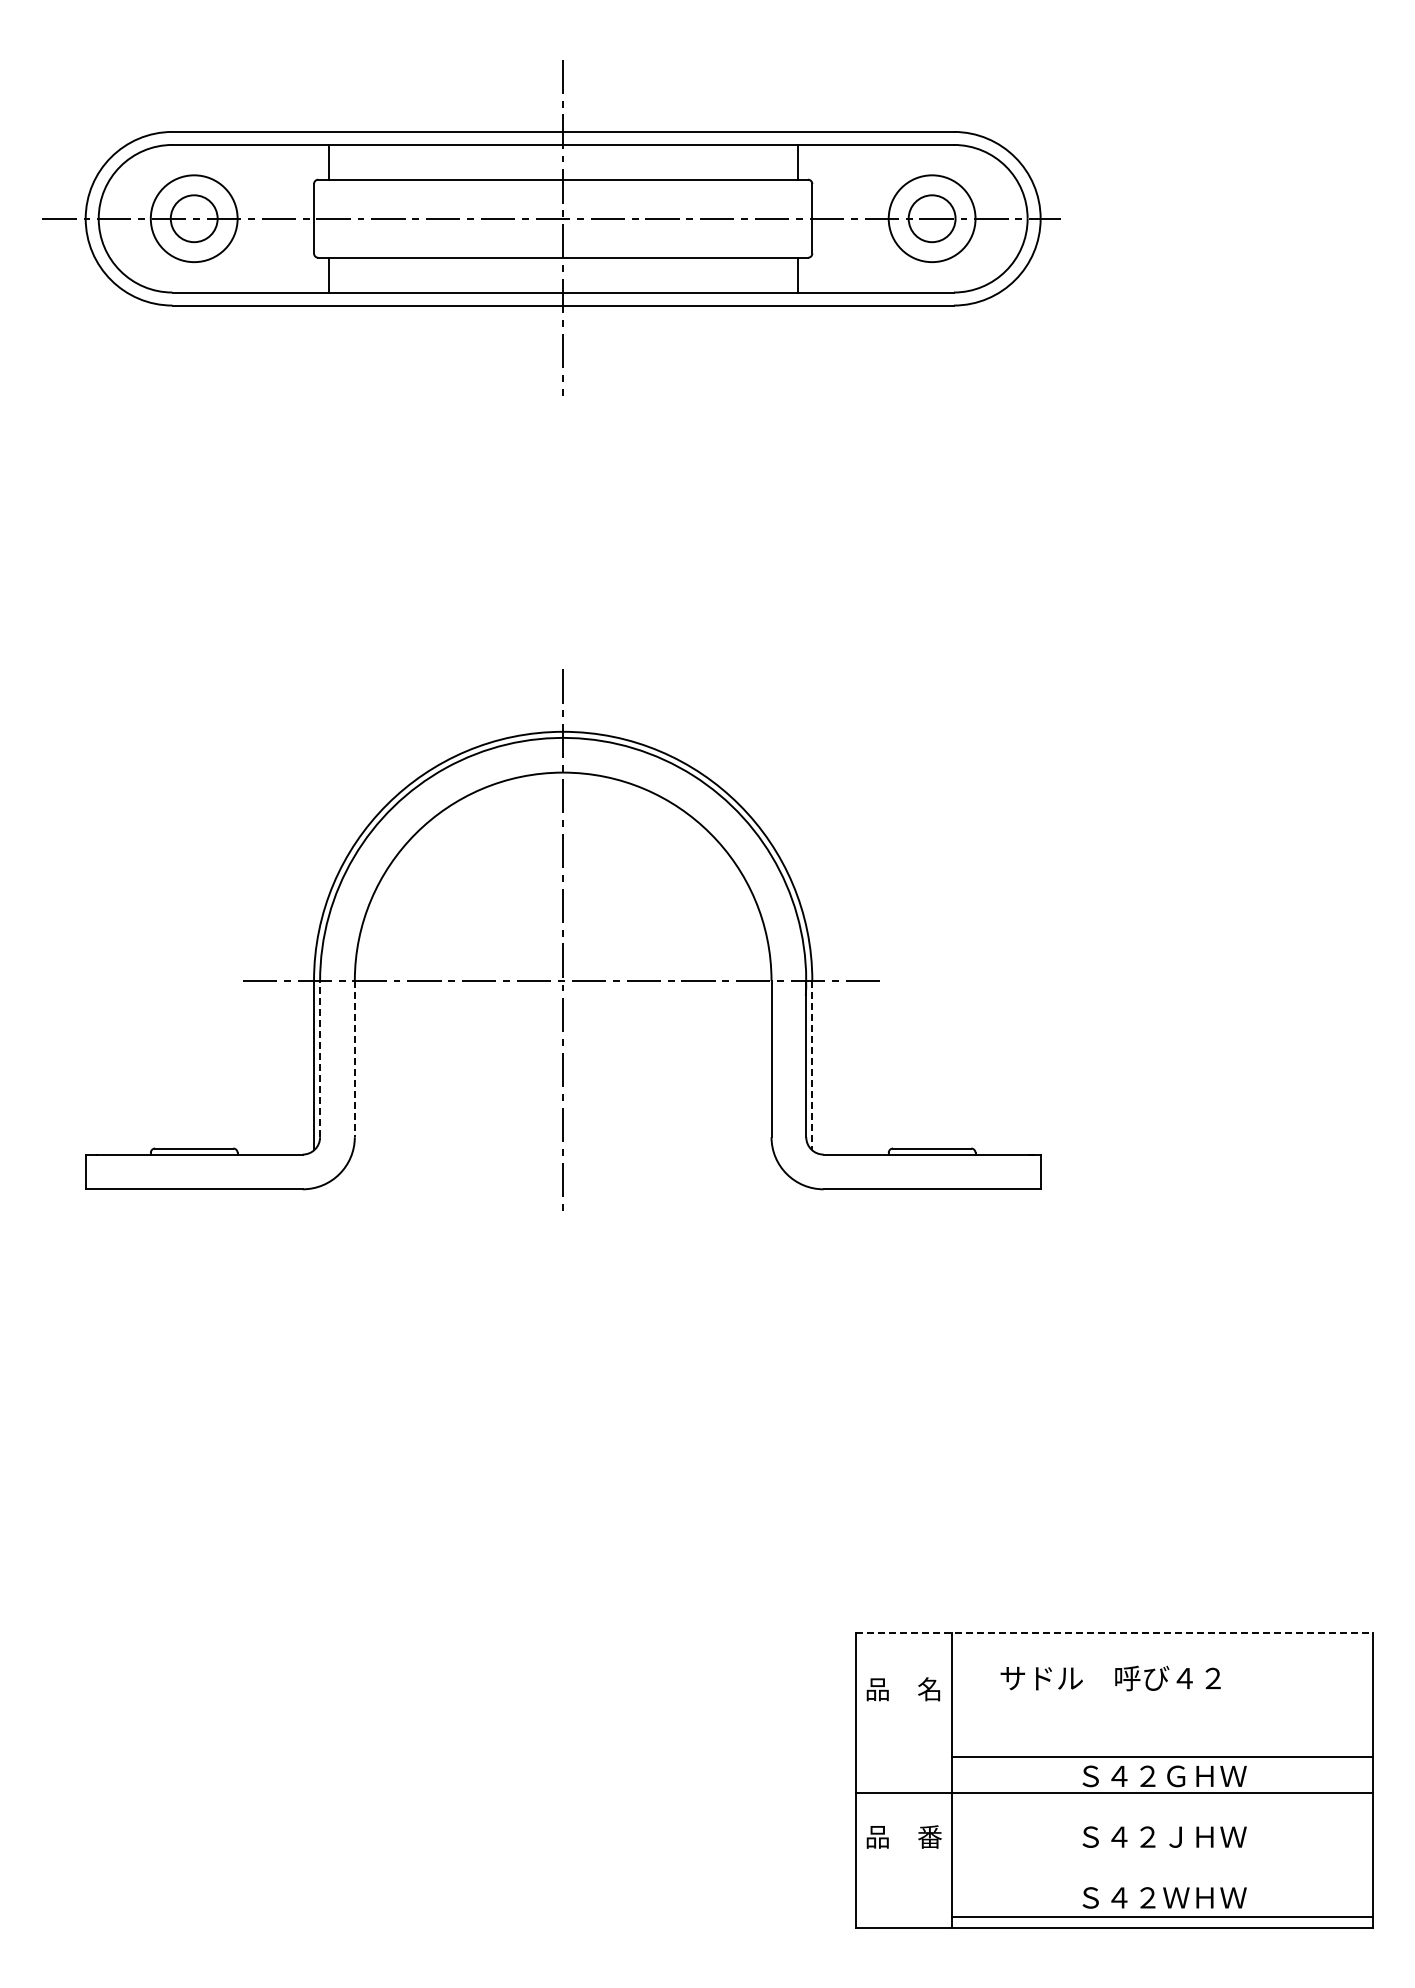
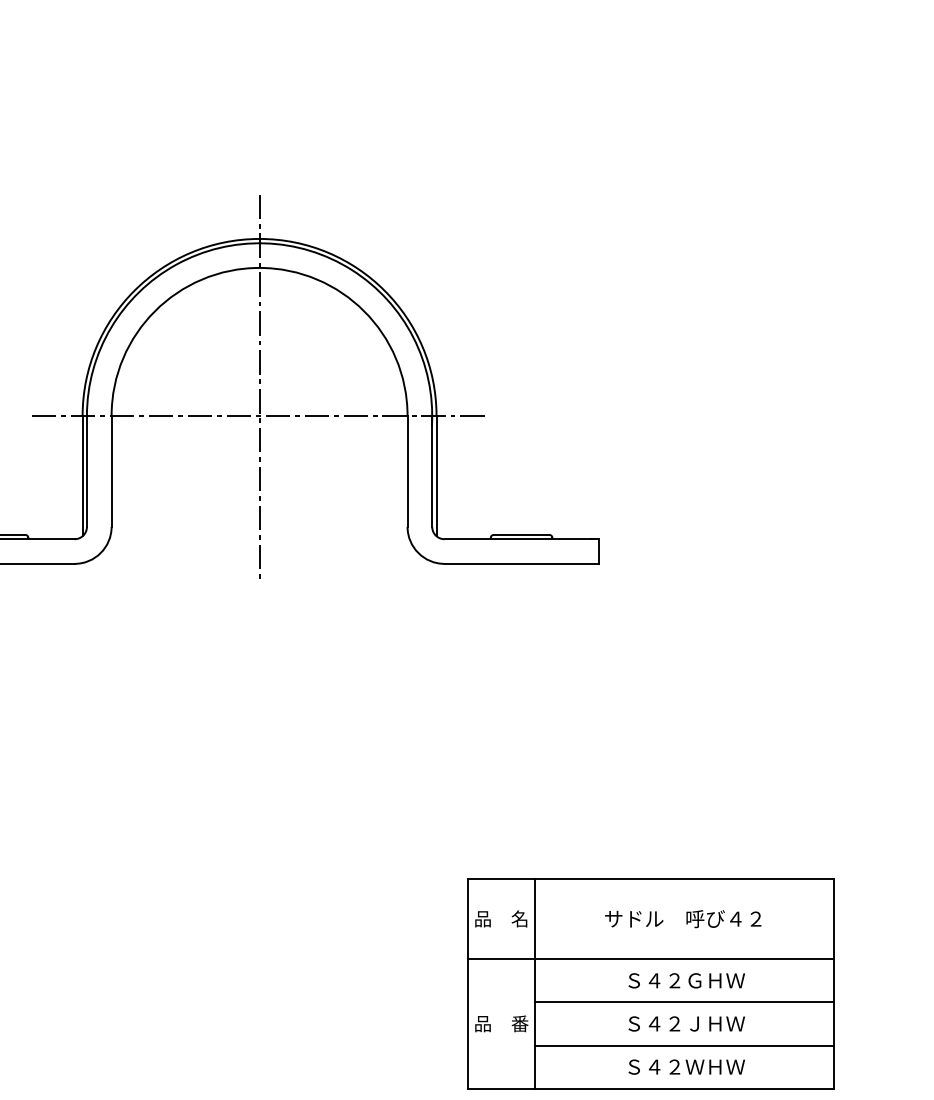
line: (320, 1058) -> (87, 470), dashed -> solid
line: (354, 1059) -> (111, 471), dashed -> solid
line: (812, 1065) -> (436, 475), dashed -> solid
line: (1114, 1633) -> (651, 879), dashed -> solid
text: (1110, 1678) -> (683, 919), moved
line: (1161, 1756) -> (684, 1002), moved
line: (1114, 1793) -> (651, 959), moved
line: (1161, 1916) -> (684, 1045), moved

